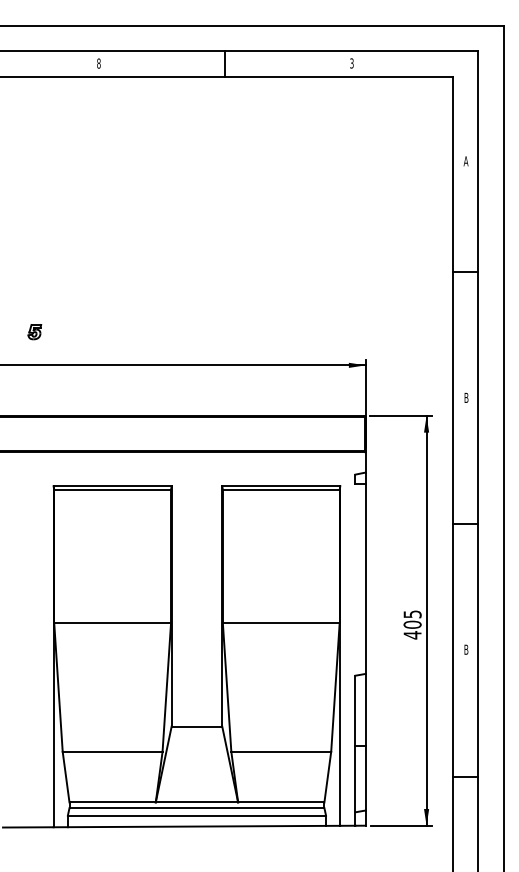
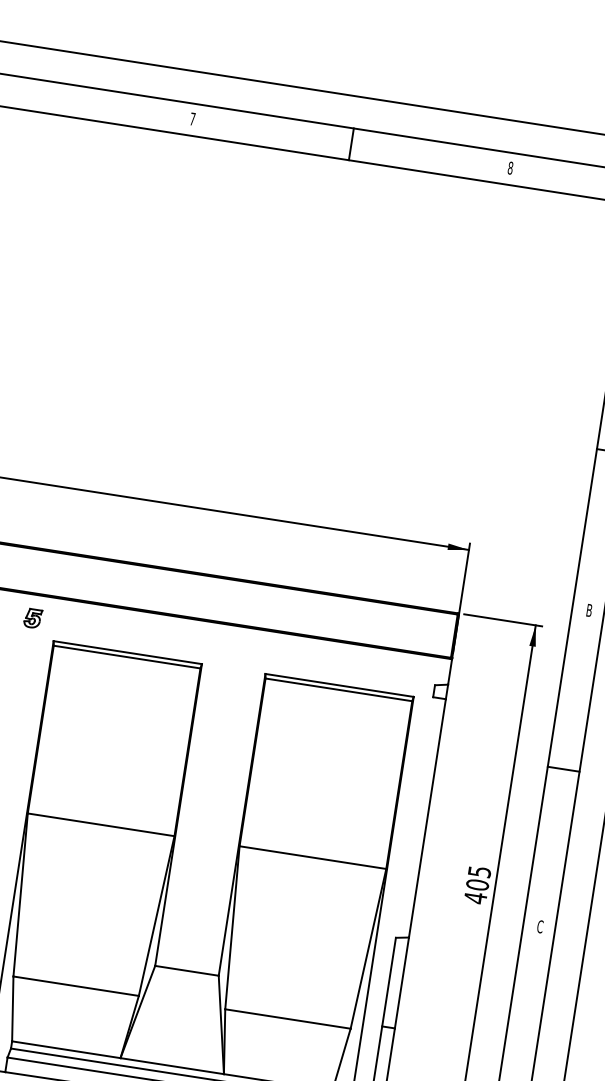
text: (98, 63) -> (192, 118), 8 -> 7
text: (351, 63) -> (509, 168), 3 -> 8
part: (34, 332) -> (32, 618), moved
text: (466, 649) -> (540, 926), B -> C

